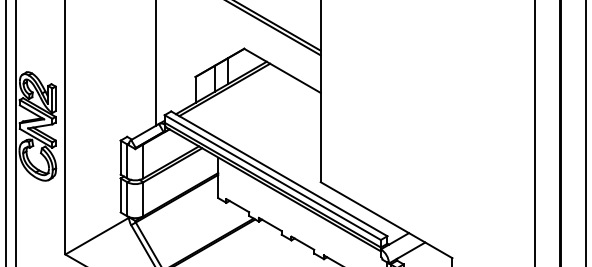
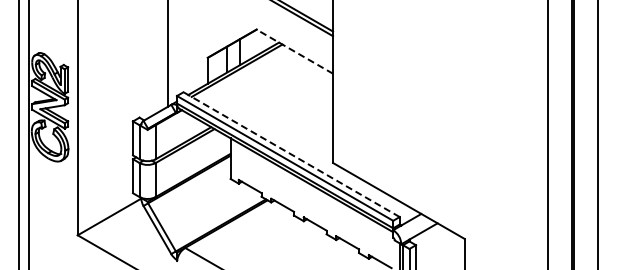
line: (282, 70) -> (294, 51), solid -> dashed
line: (279, 173) -> (291, 154), solid -> dashed

